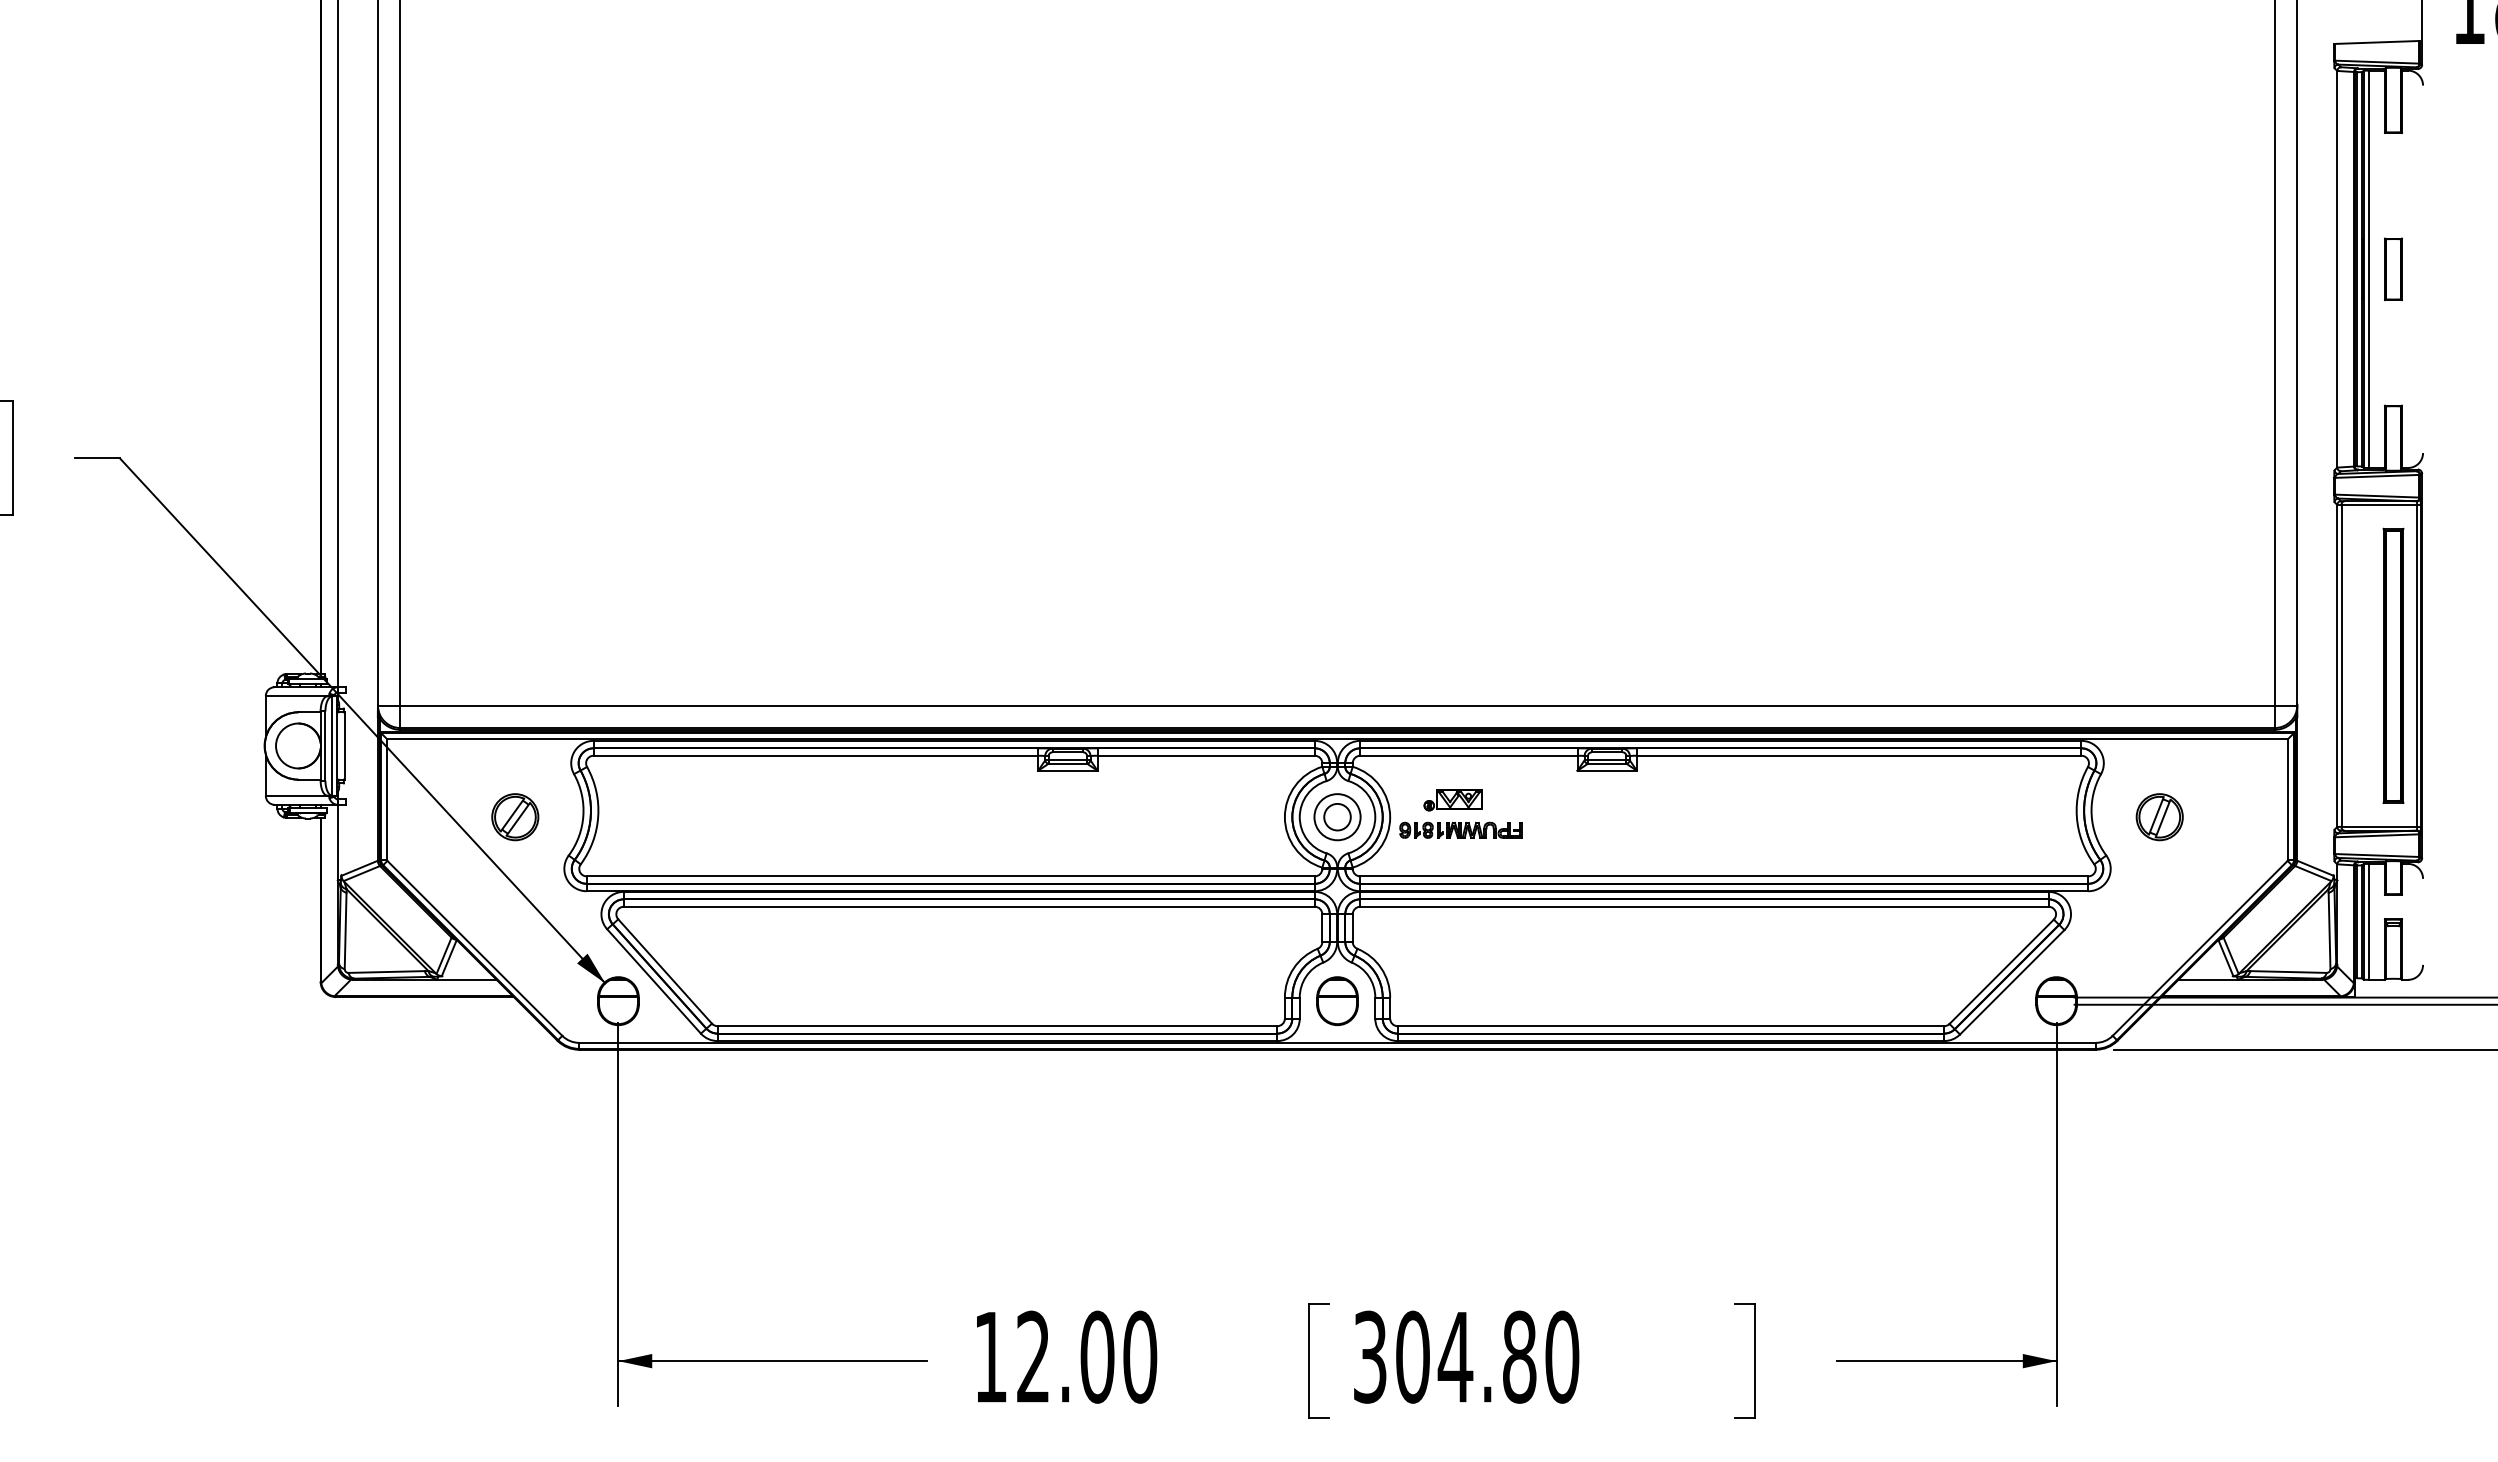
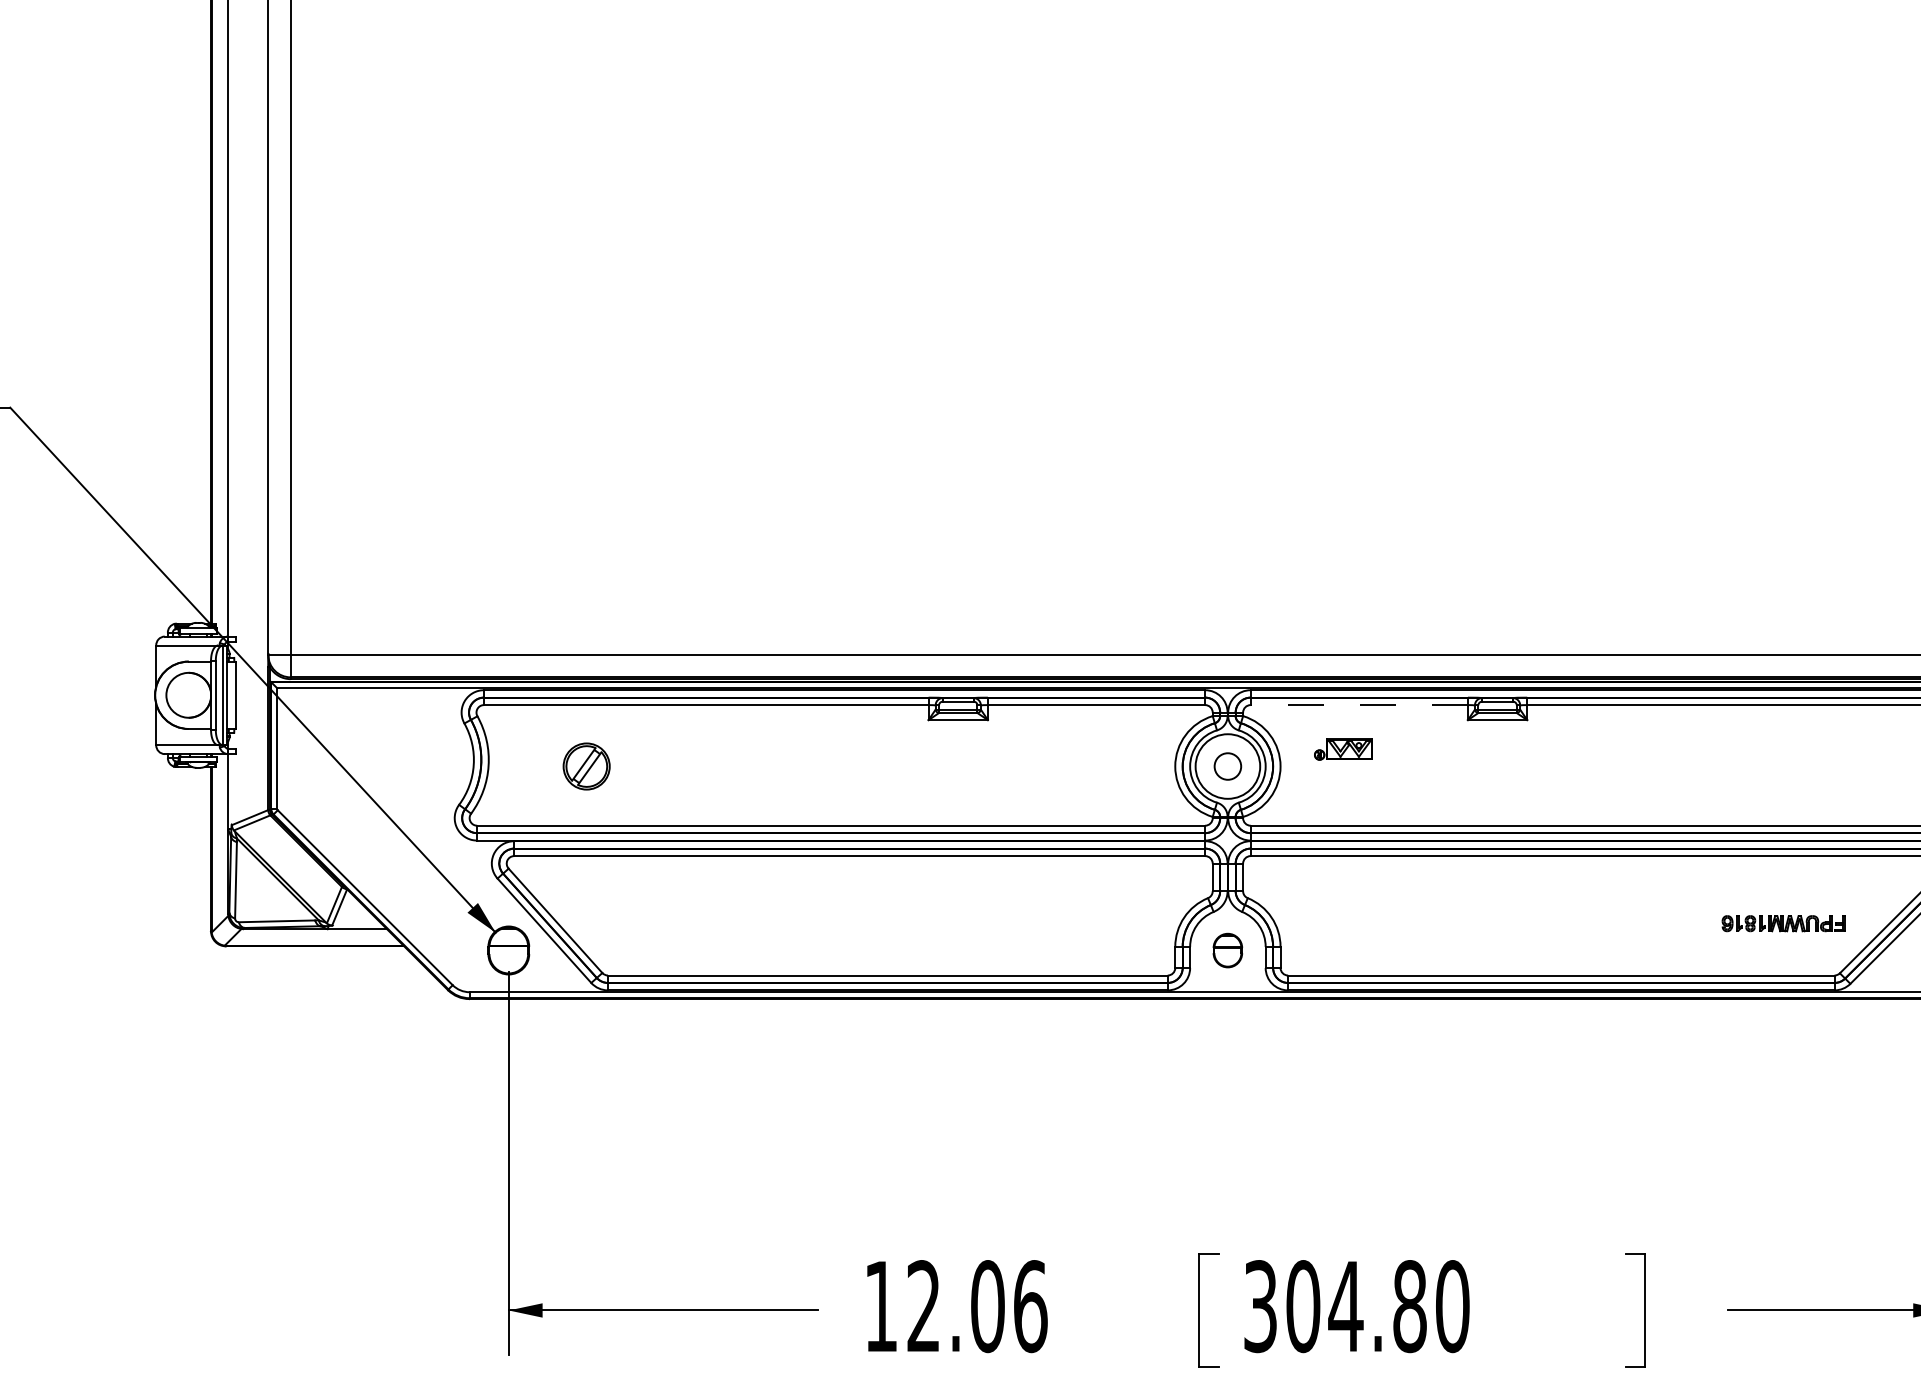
line: (1468, 755) -> (1358, 704), solid -> dashed
part: (515, 817) -> (586, 766), moved
circle: (1337, 817) -> (1227, 766), size x1.4
part: (1460, 829) -> (1782, 922), moved
part: (1337, 1001) -> (1227, 950), size x0.7
text: (1140, 1356) -> (1030, 1305), 12.00 -> 12.06

